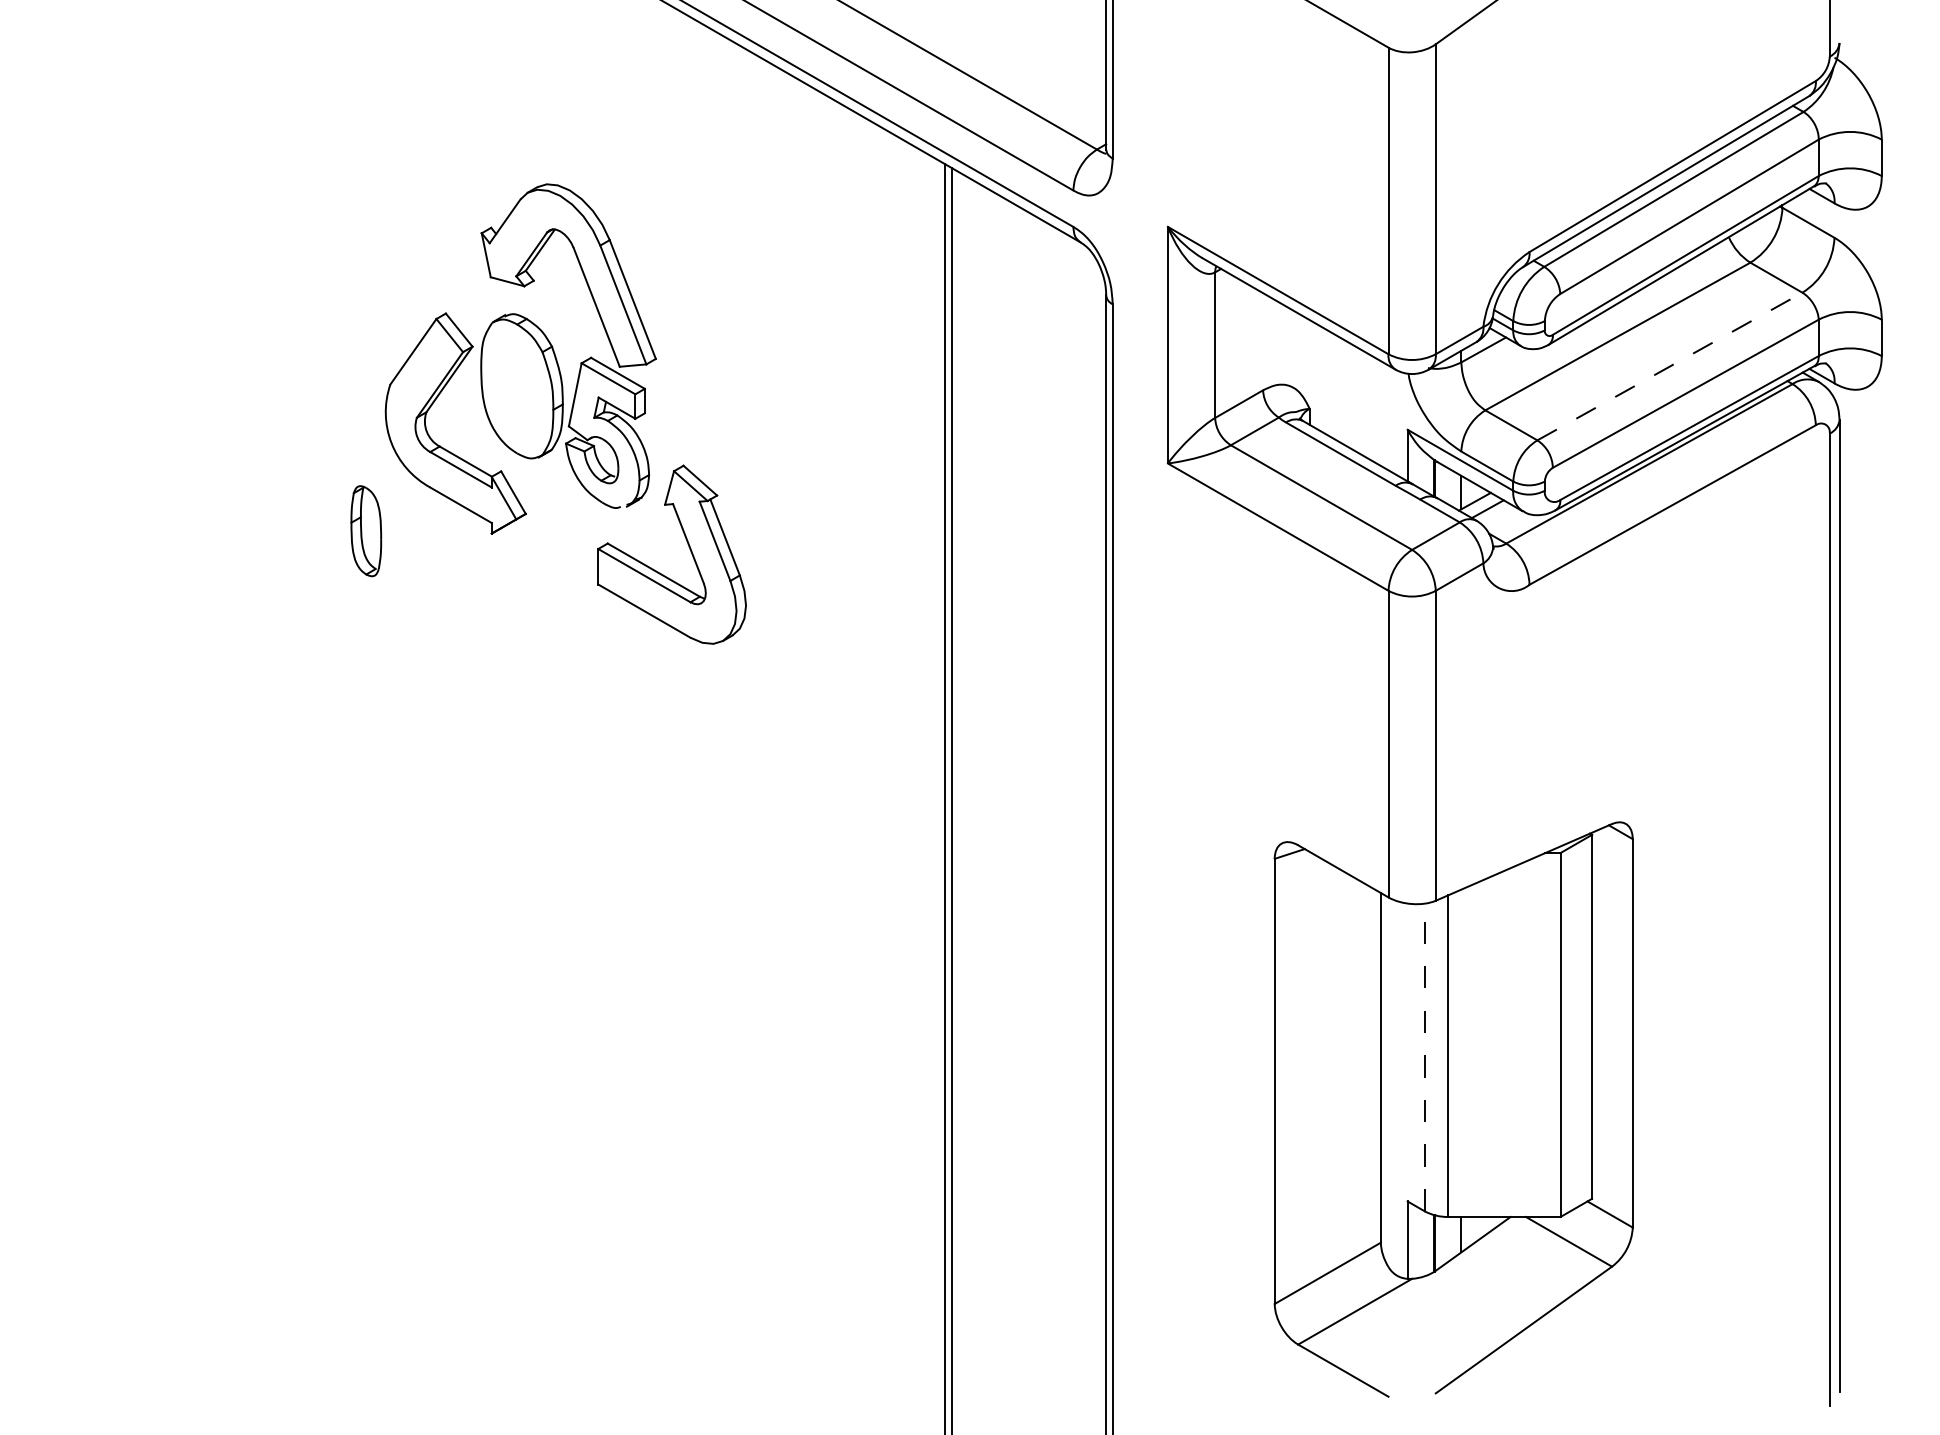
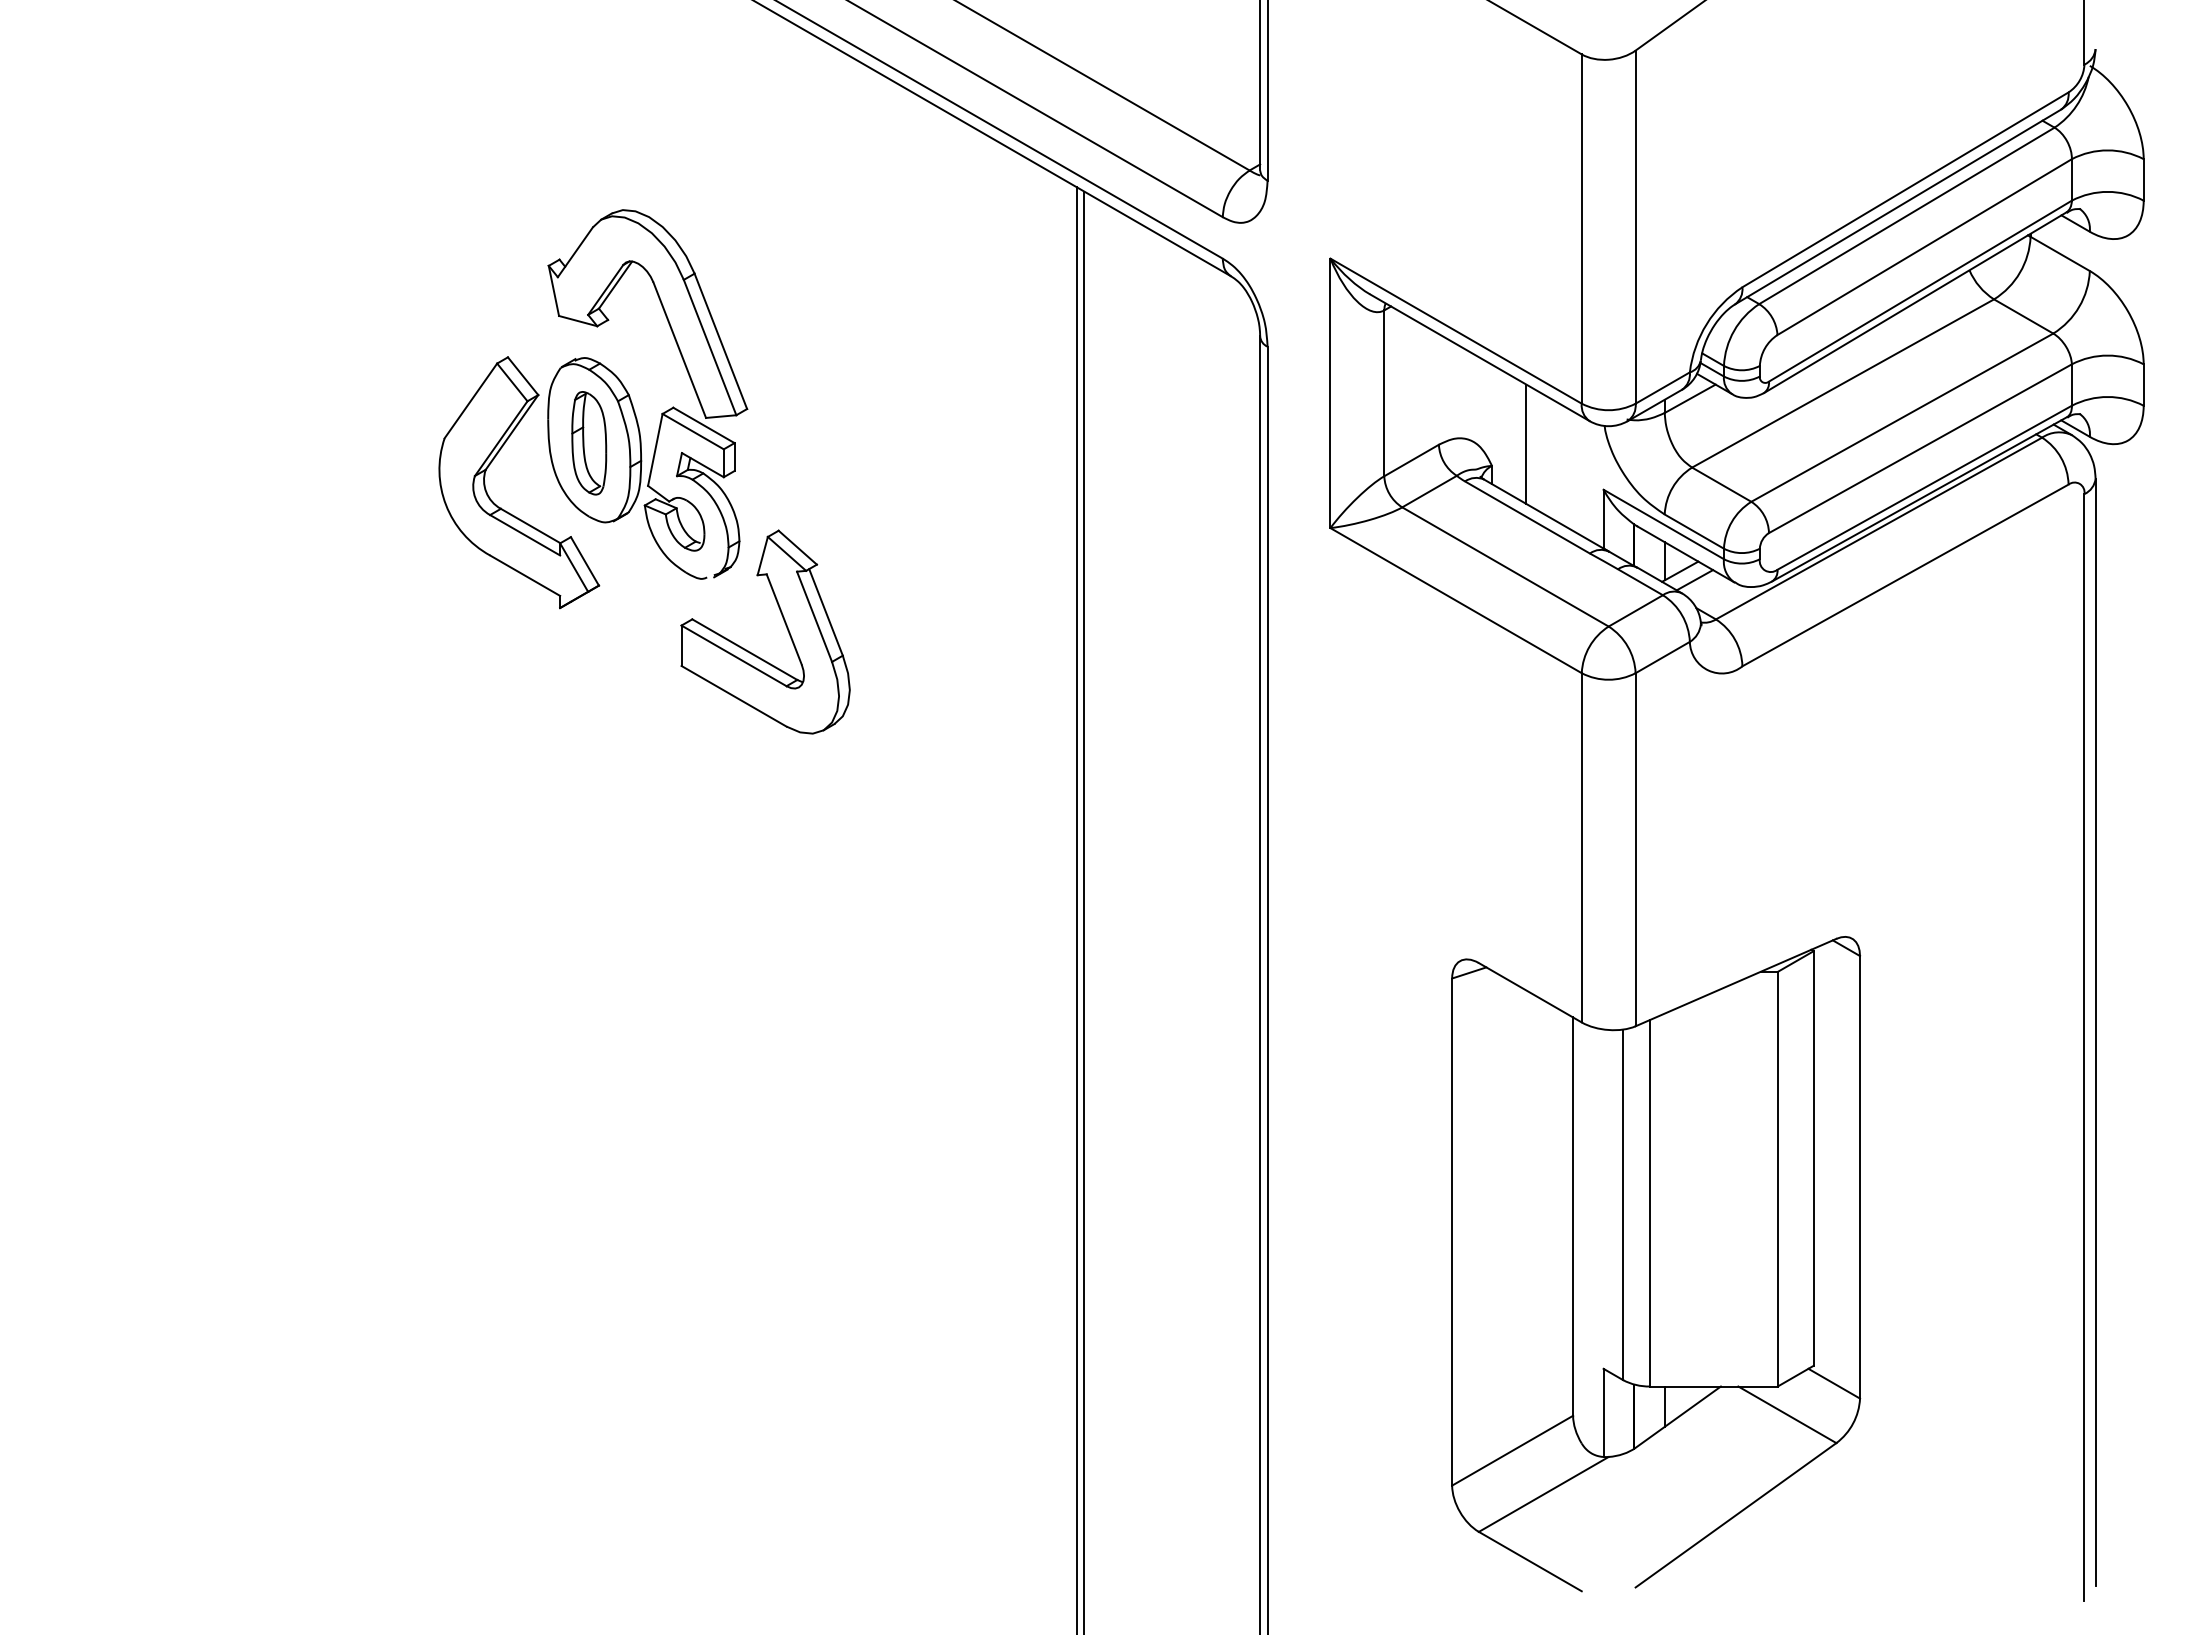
line: (1670, 366) -> (1902, 417), dashed -> solid
line: (1339, 390) -> (1526, 444), added
part: (366, 531) -> (589, 443), moved
line: (1425, 1057) -> (1623, 1204), dashed -> solid

